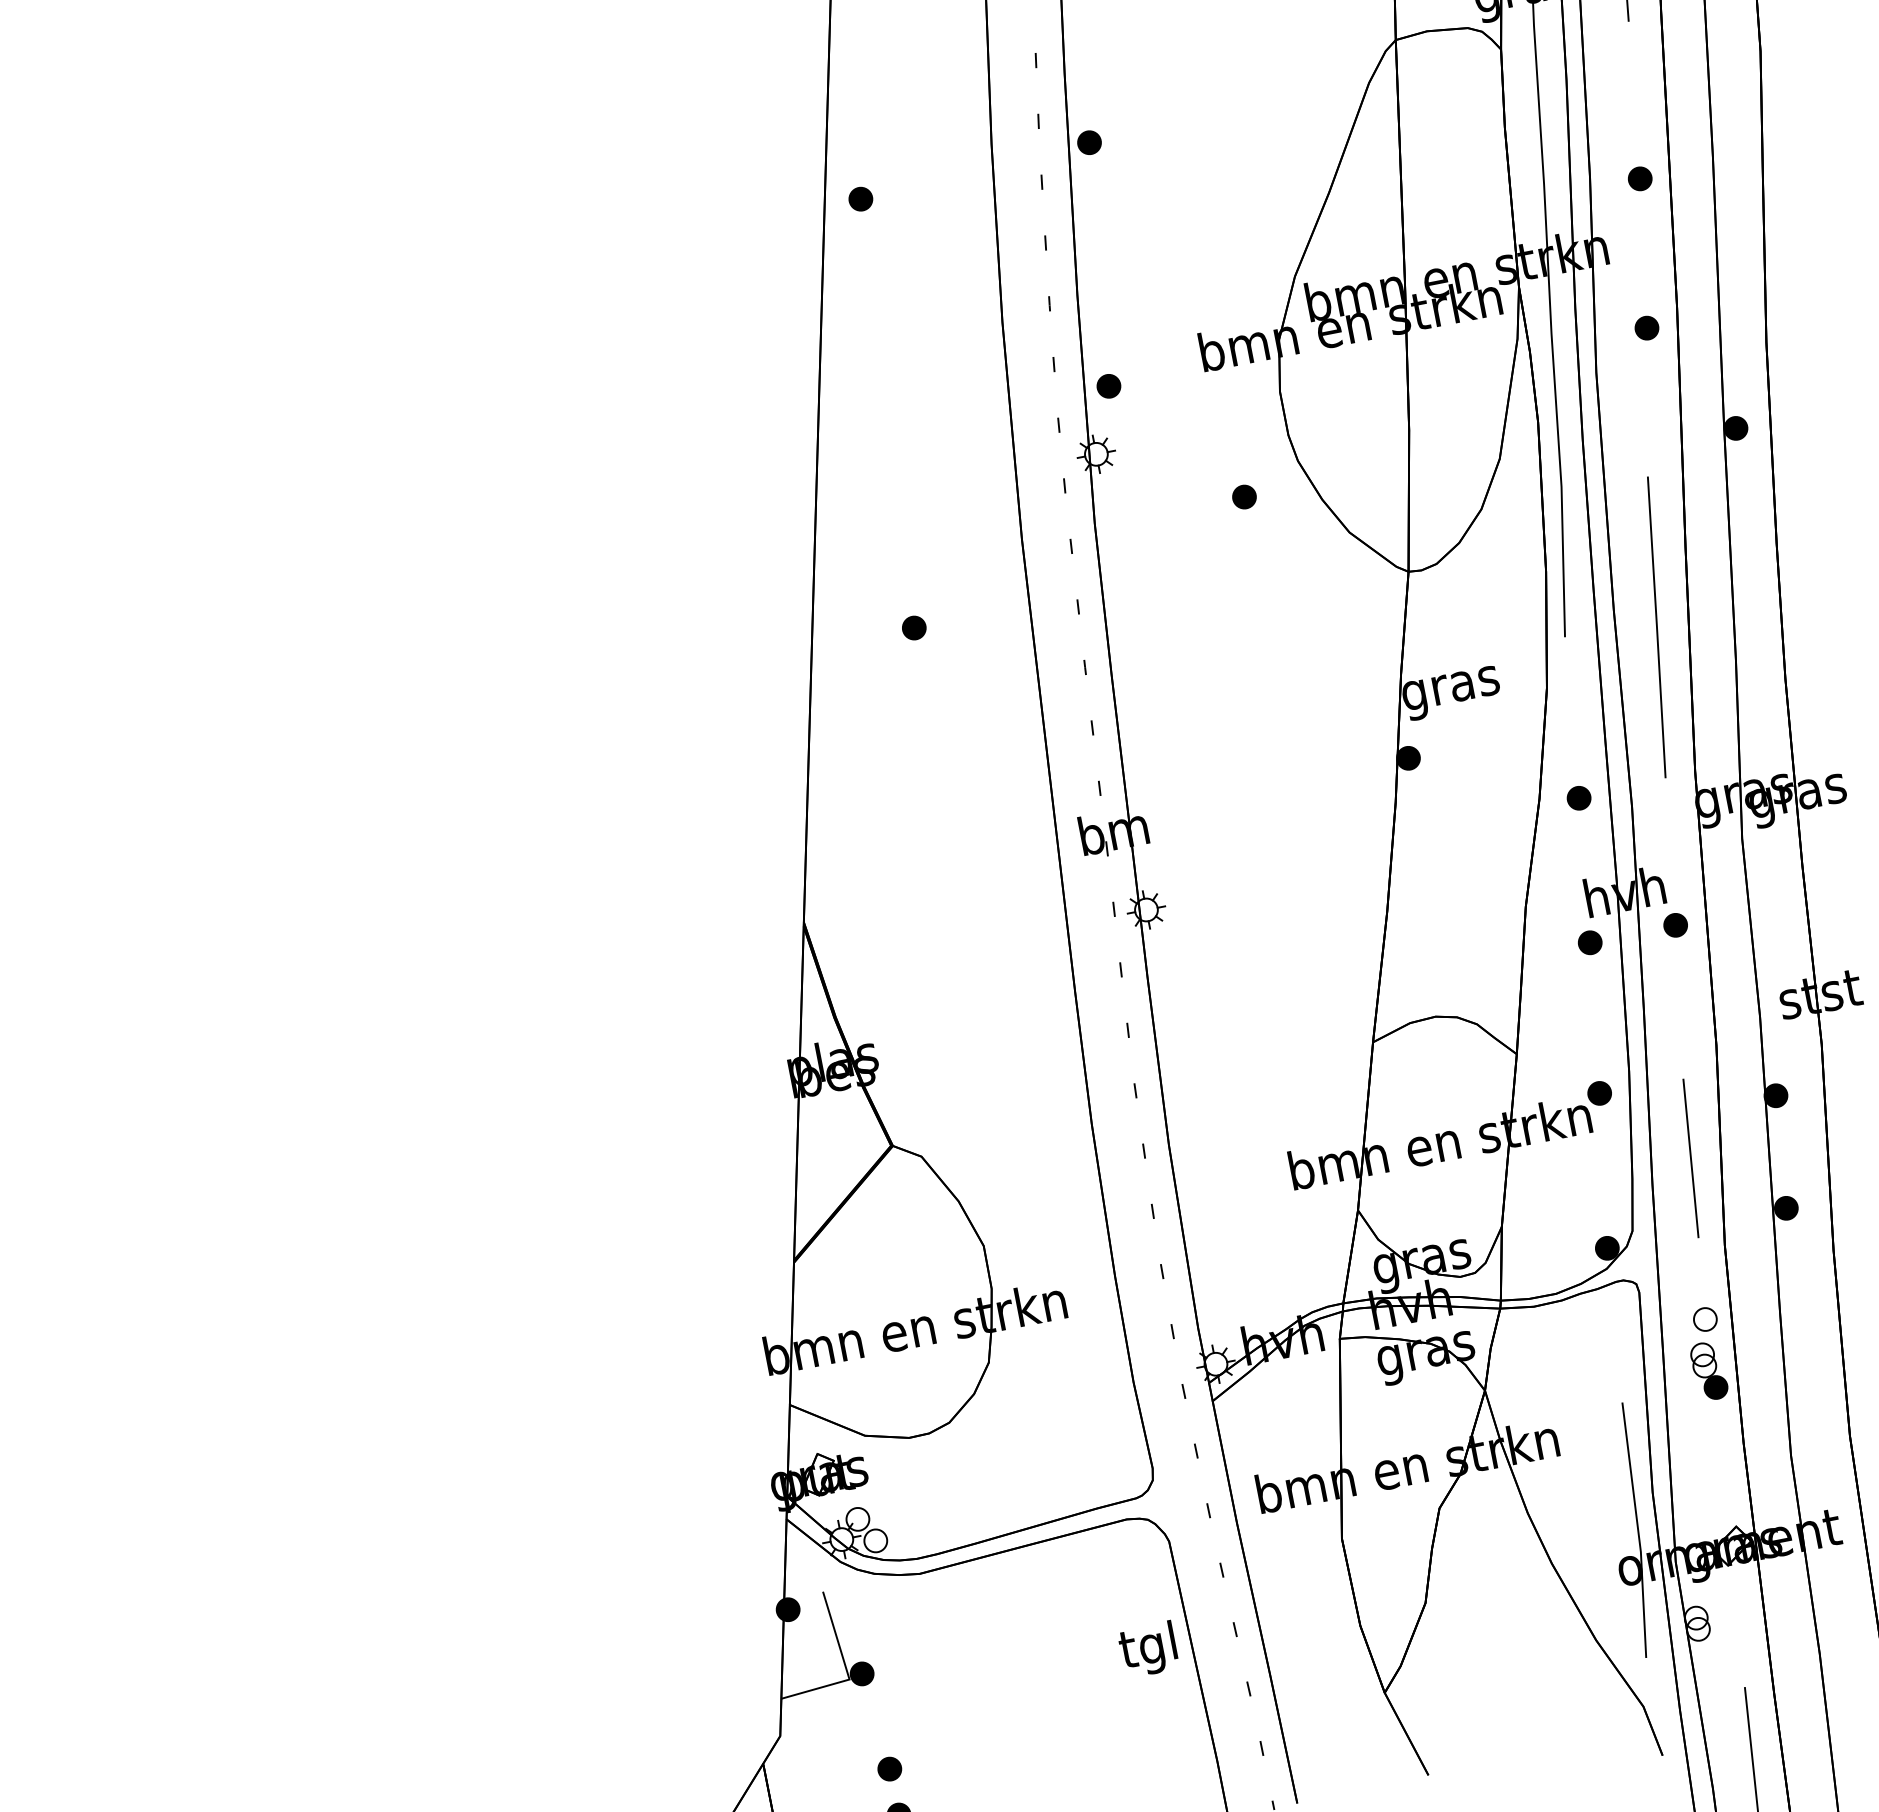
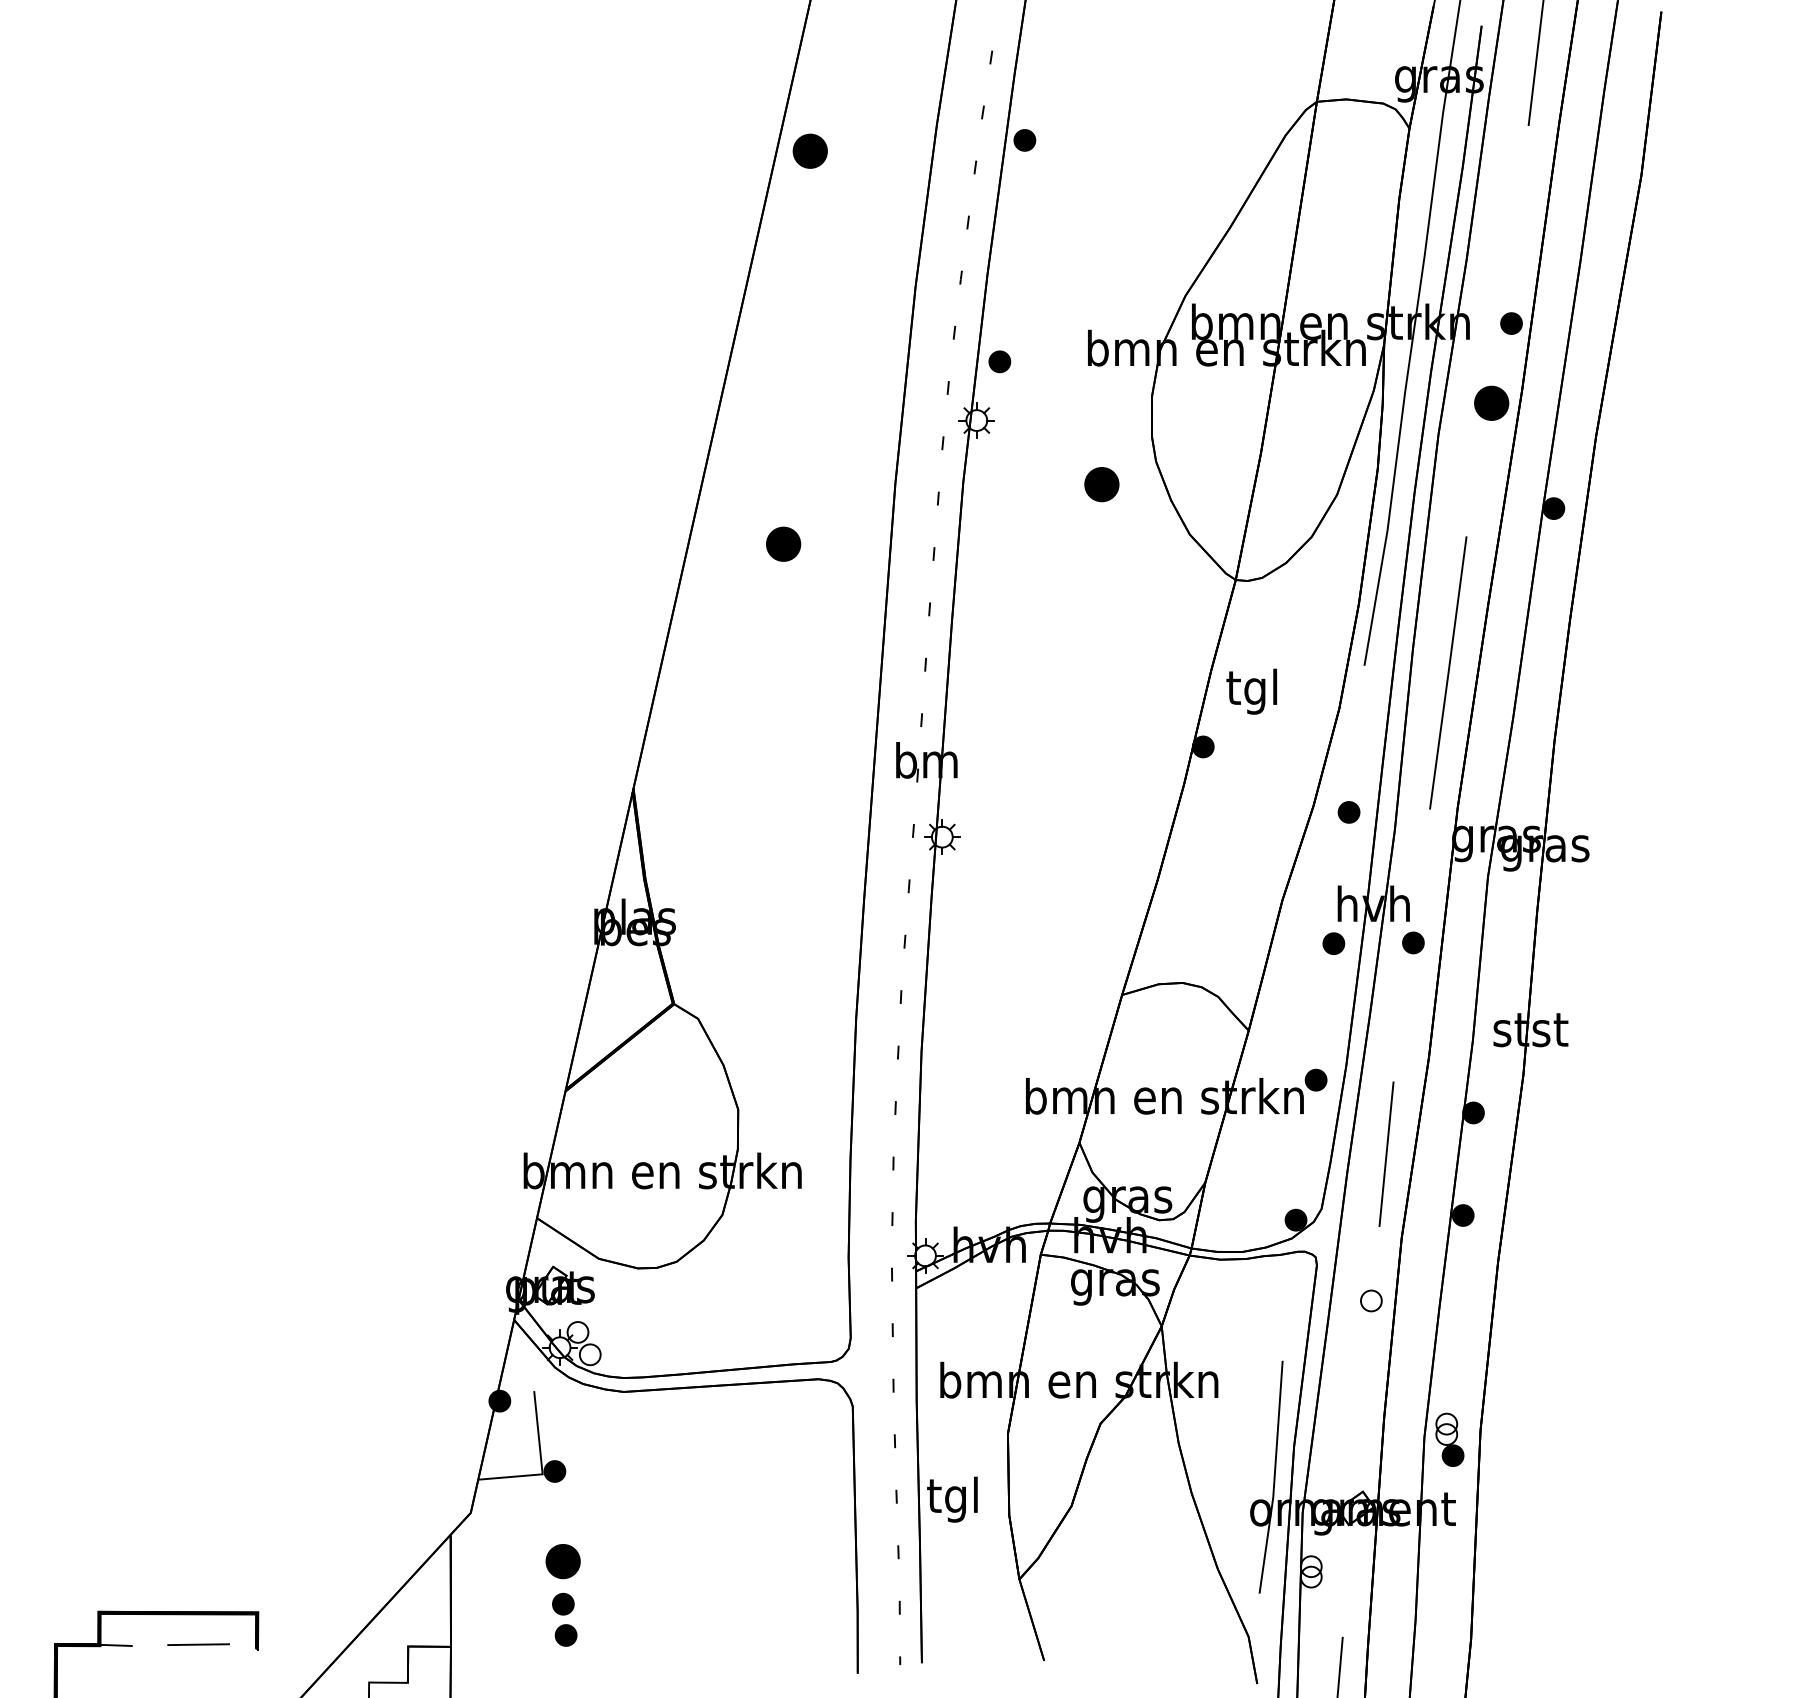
part: (1640, 178) -> (1511, 323), moved
part: (860, 198) -> (810, 150), size x1.6
part: (1646, 328) -> (1491, 403), size x1.6
part: (1244, 497) -> (1101, 484), size x1.6
part: (914, 628) -> (783, 544), size x1.6
text: (1449, 688) -> (1252, 691), gras -> tgl
part: (1708, 1370) -> (1449, 1439), moved
text: (1148, 1649) -> (952, 1499), moved
part: (889, 1769) -> (562, 1561), size x1.6

